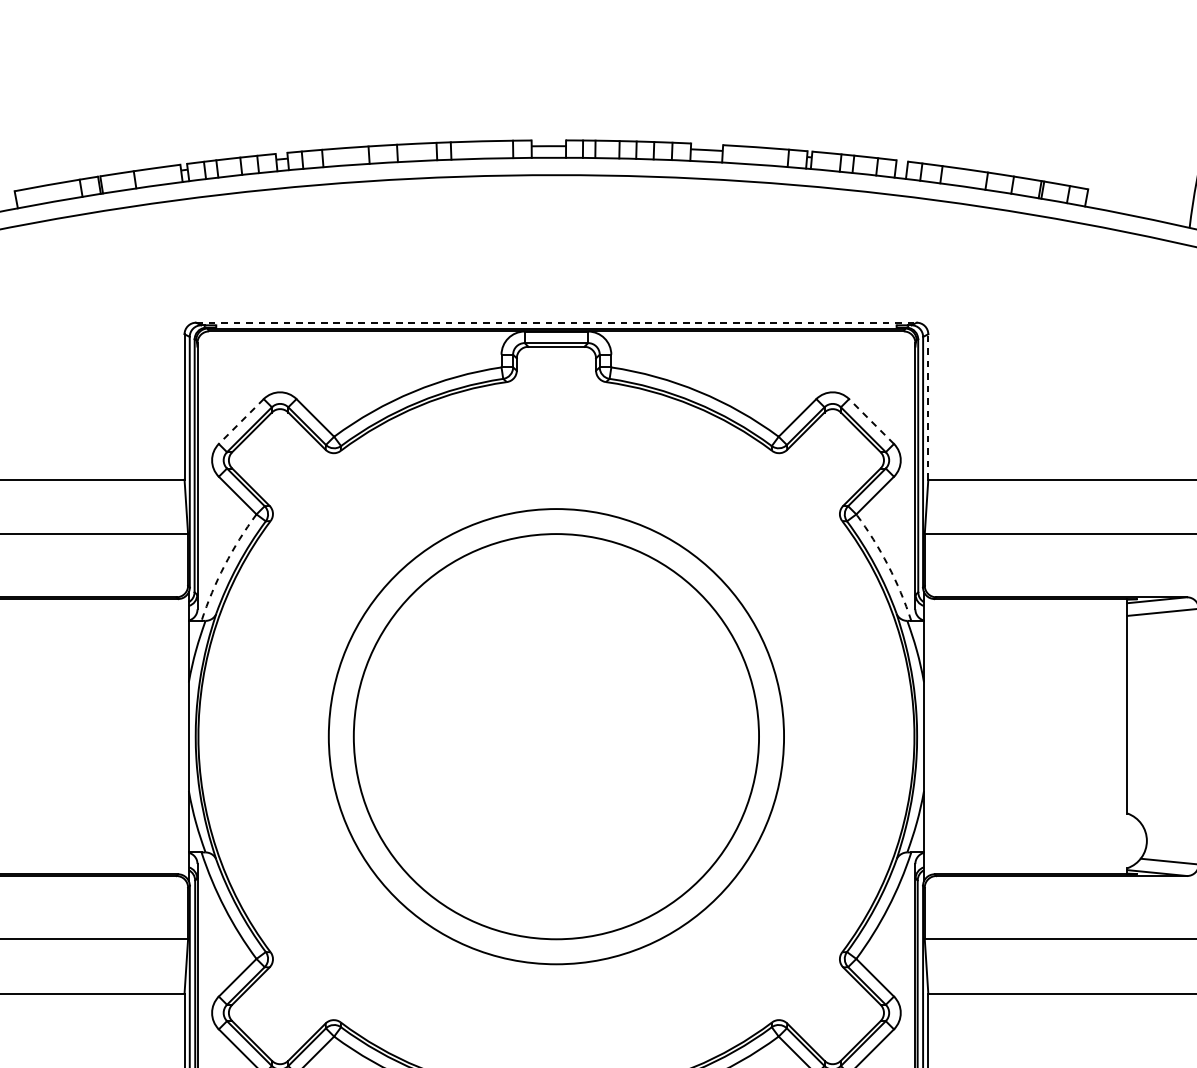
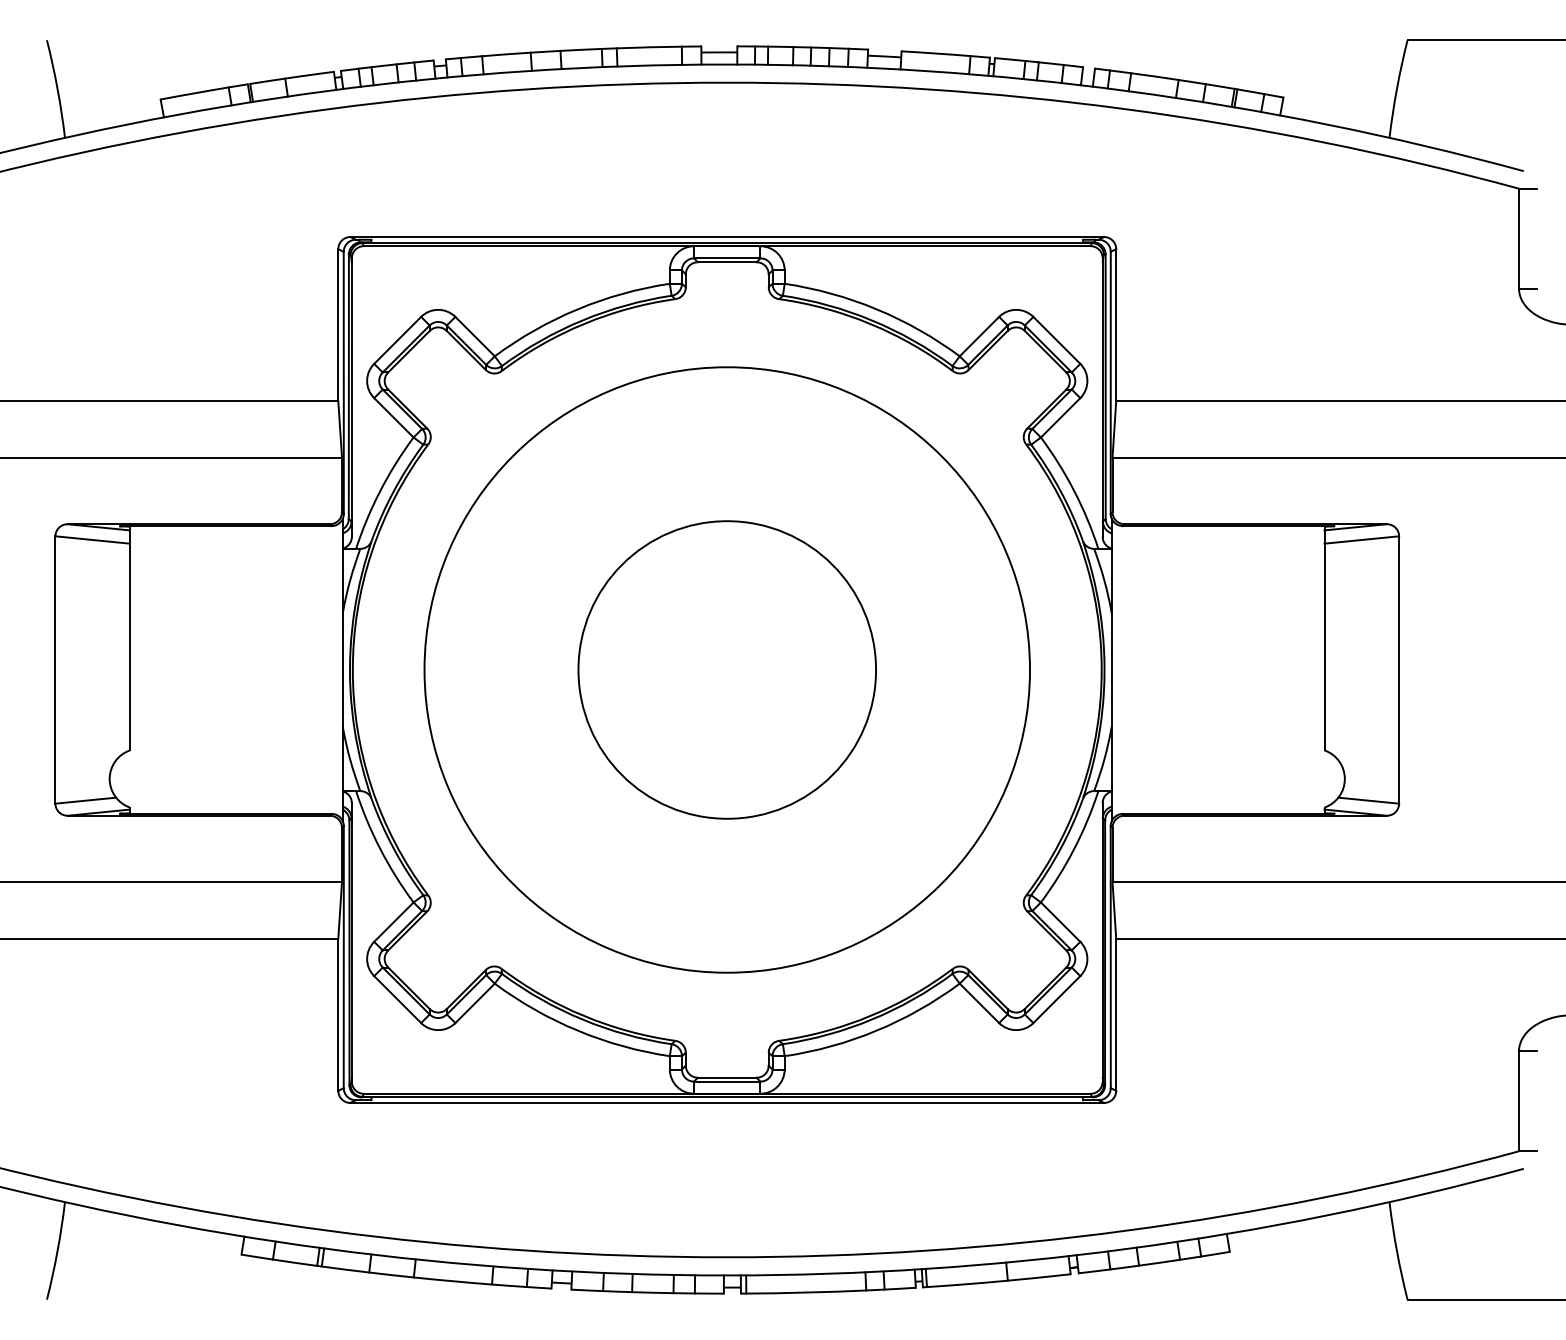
line: (556, 323) -> (727, 237), dashed -> solid
line: (928, 406) -> (1116, 324), dashed -> solid
line: (241, 421) -> (397, 340), dashed -> solid
line: (871, 421) -> (1056, 340), dashed -> solid
arc: (224, 565) -> (380, 490), dashed -> solid
arc: (888, 565) -> (1074, 490), dashed -> solid
circle: (556, 736) -> (727, 669), size x0.62
circle: (556, 736) -> (727, 669), size x1.43

